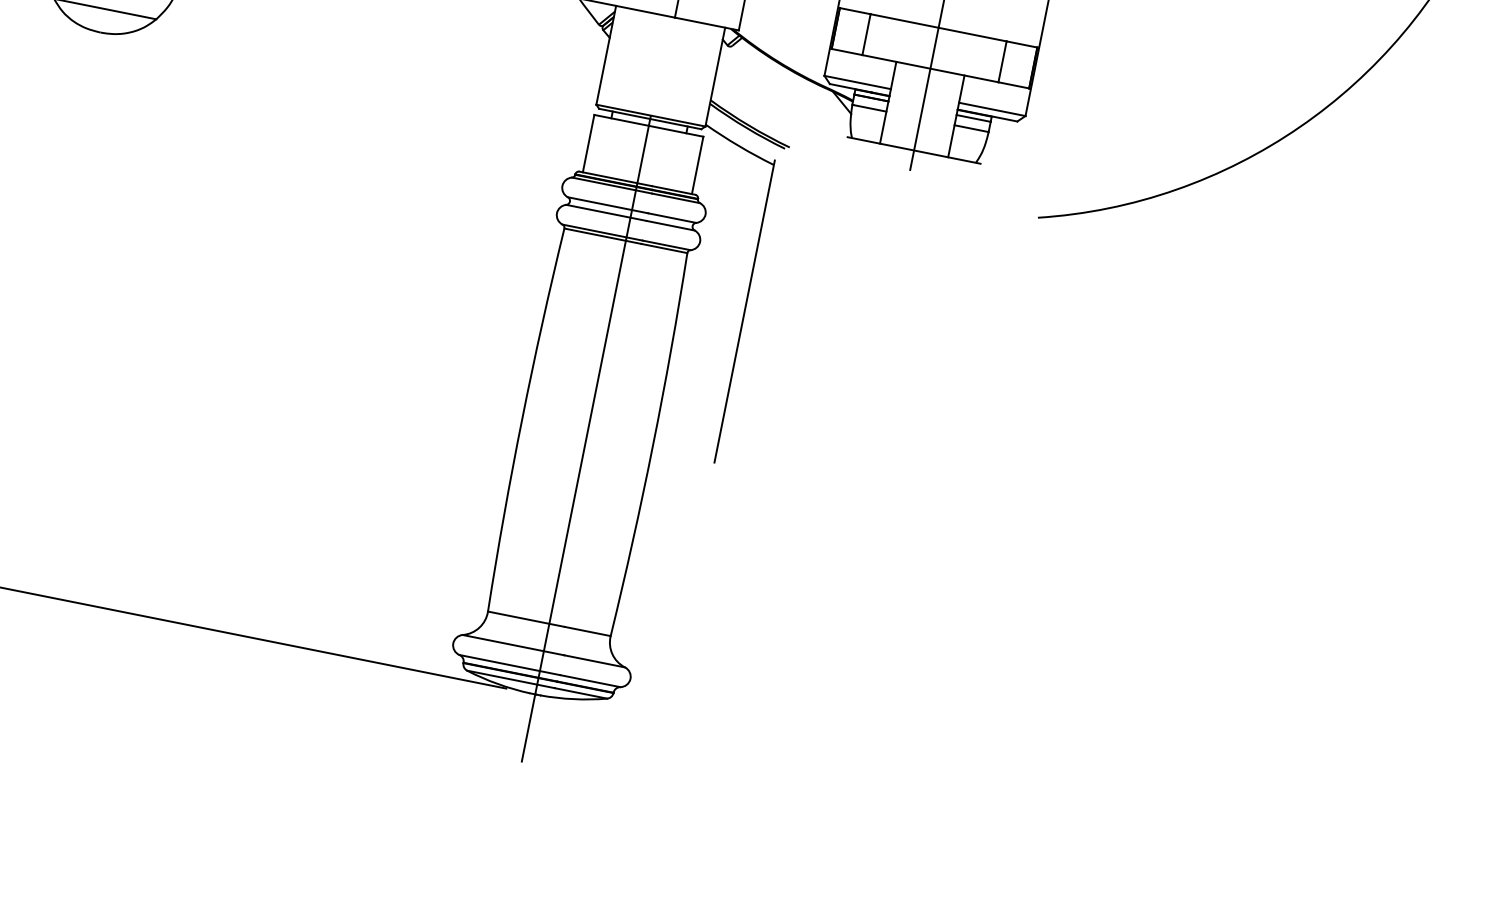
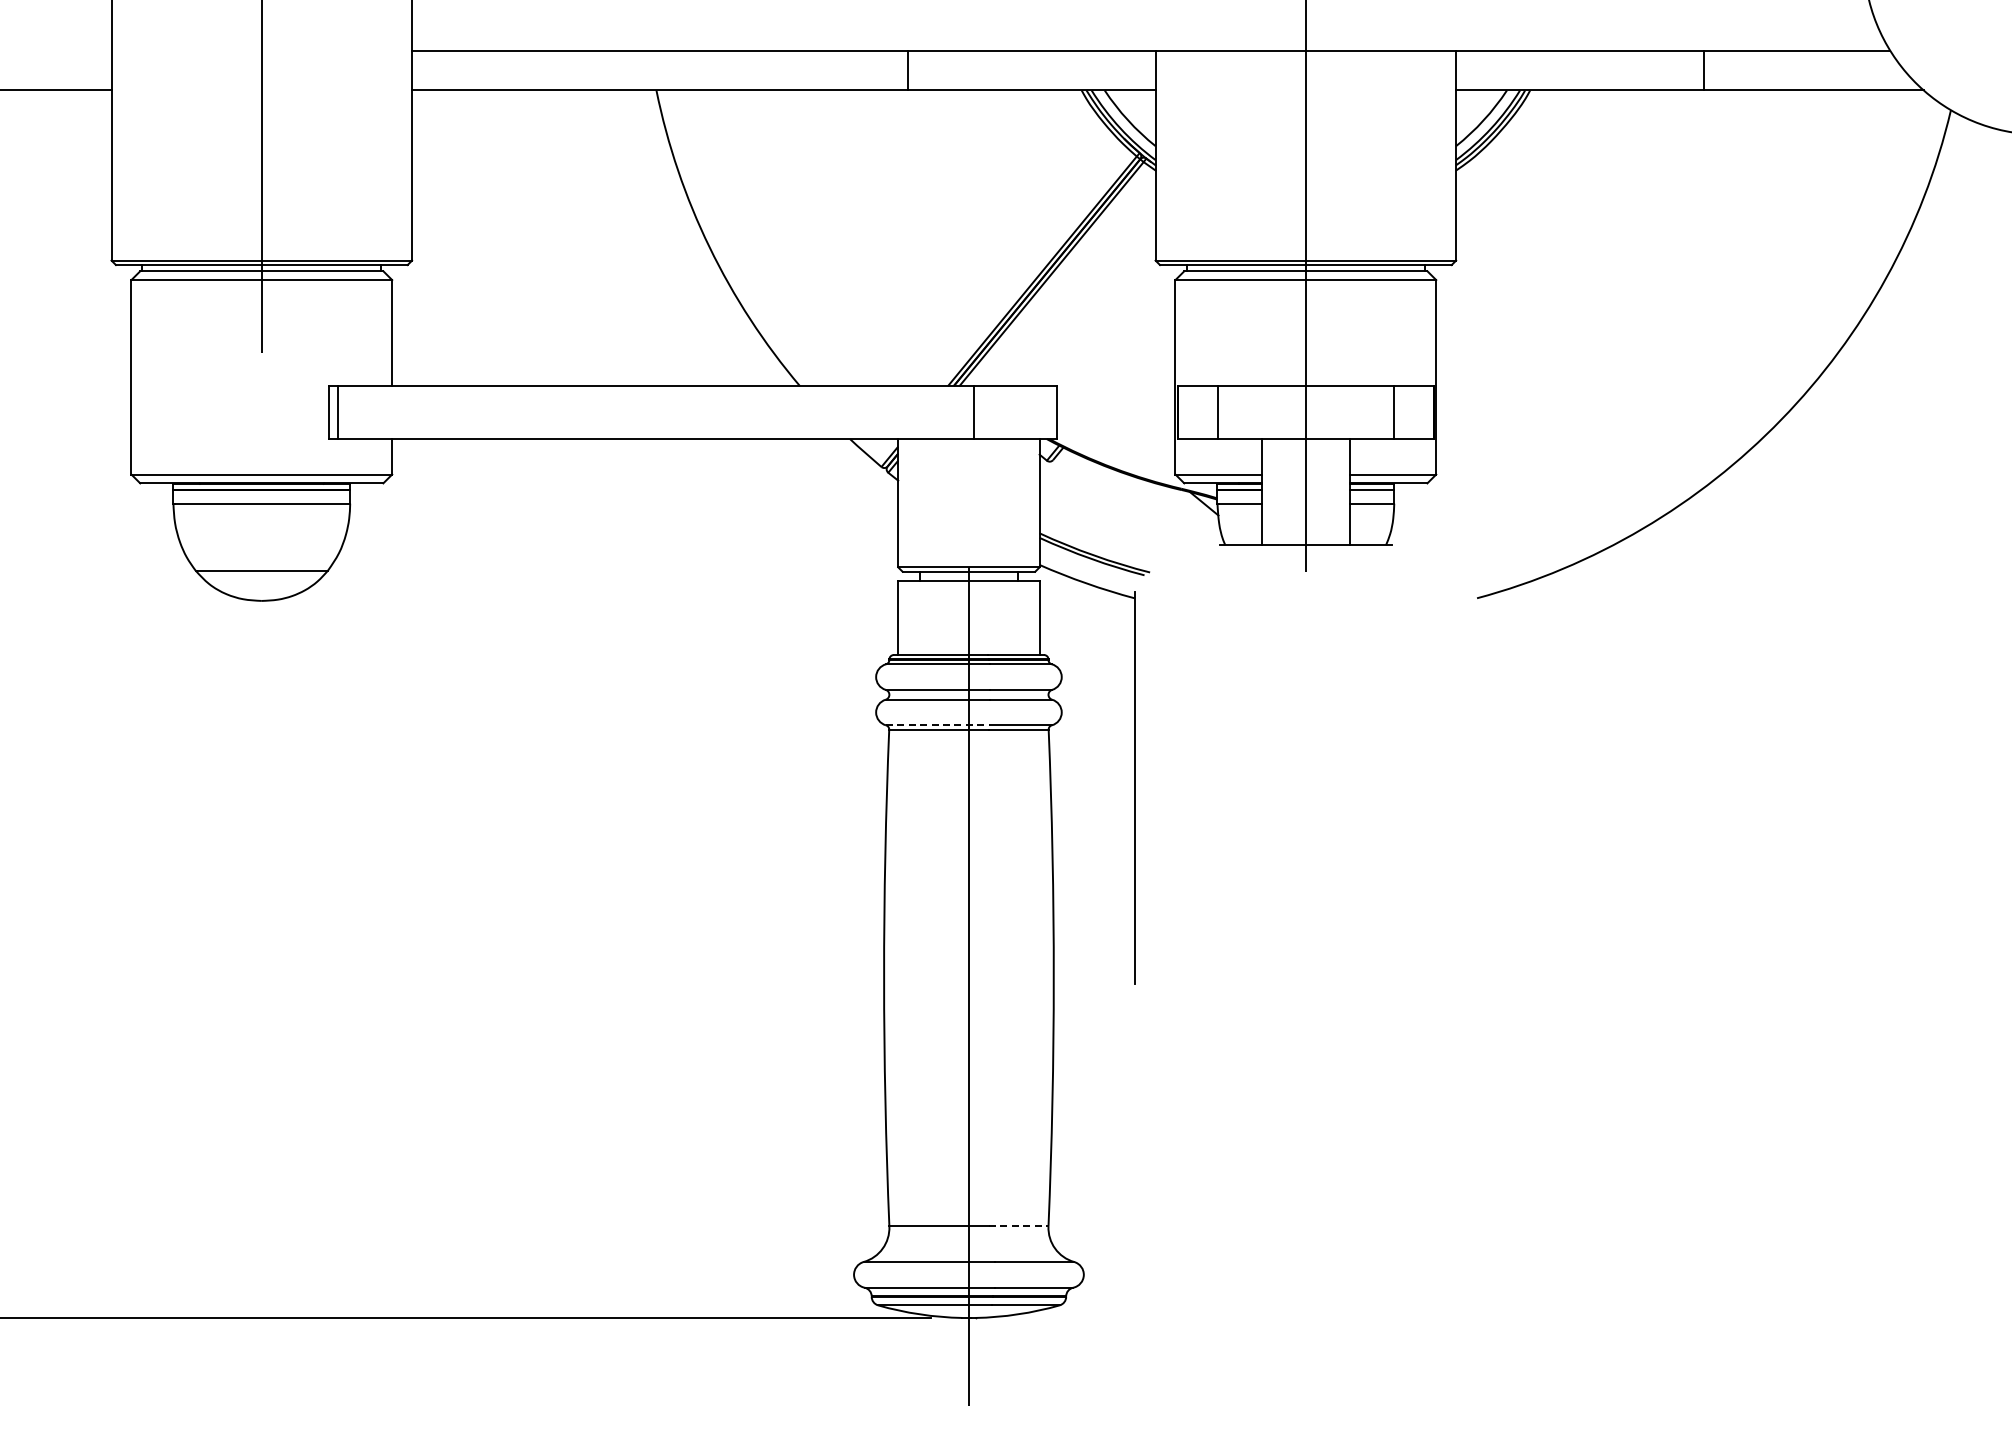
line: (602, 232) -> (937, 725), solid -> dashed
line: (587, 631) -> (1018, 1226), solid -> dashed

